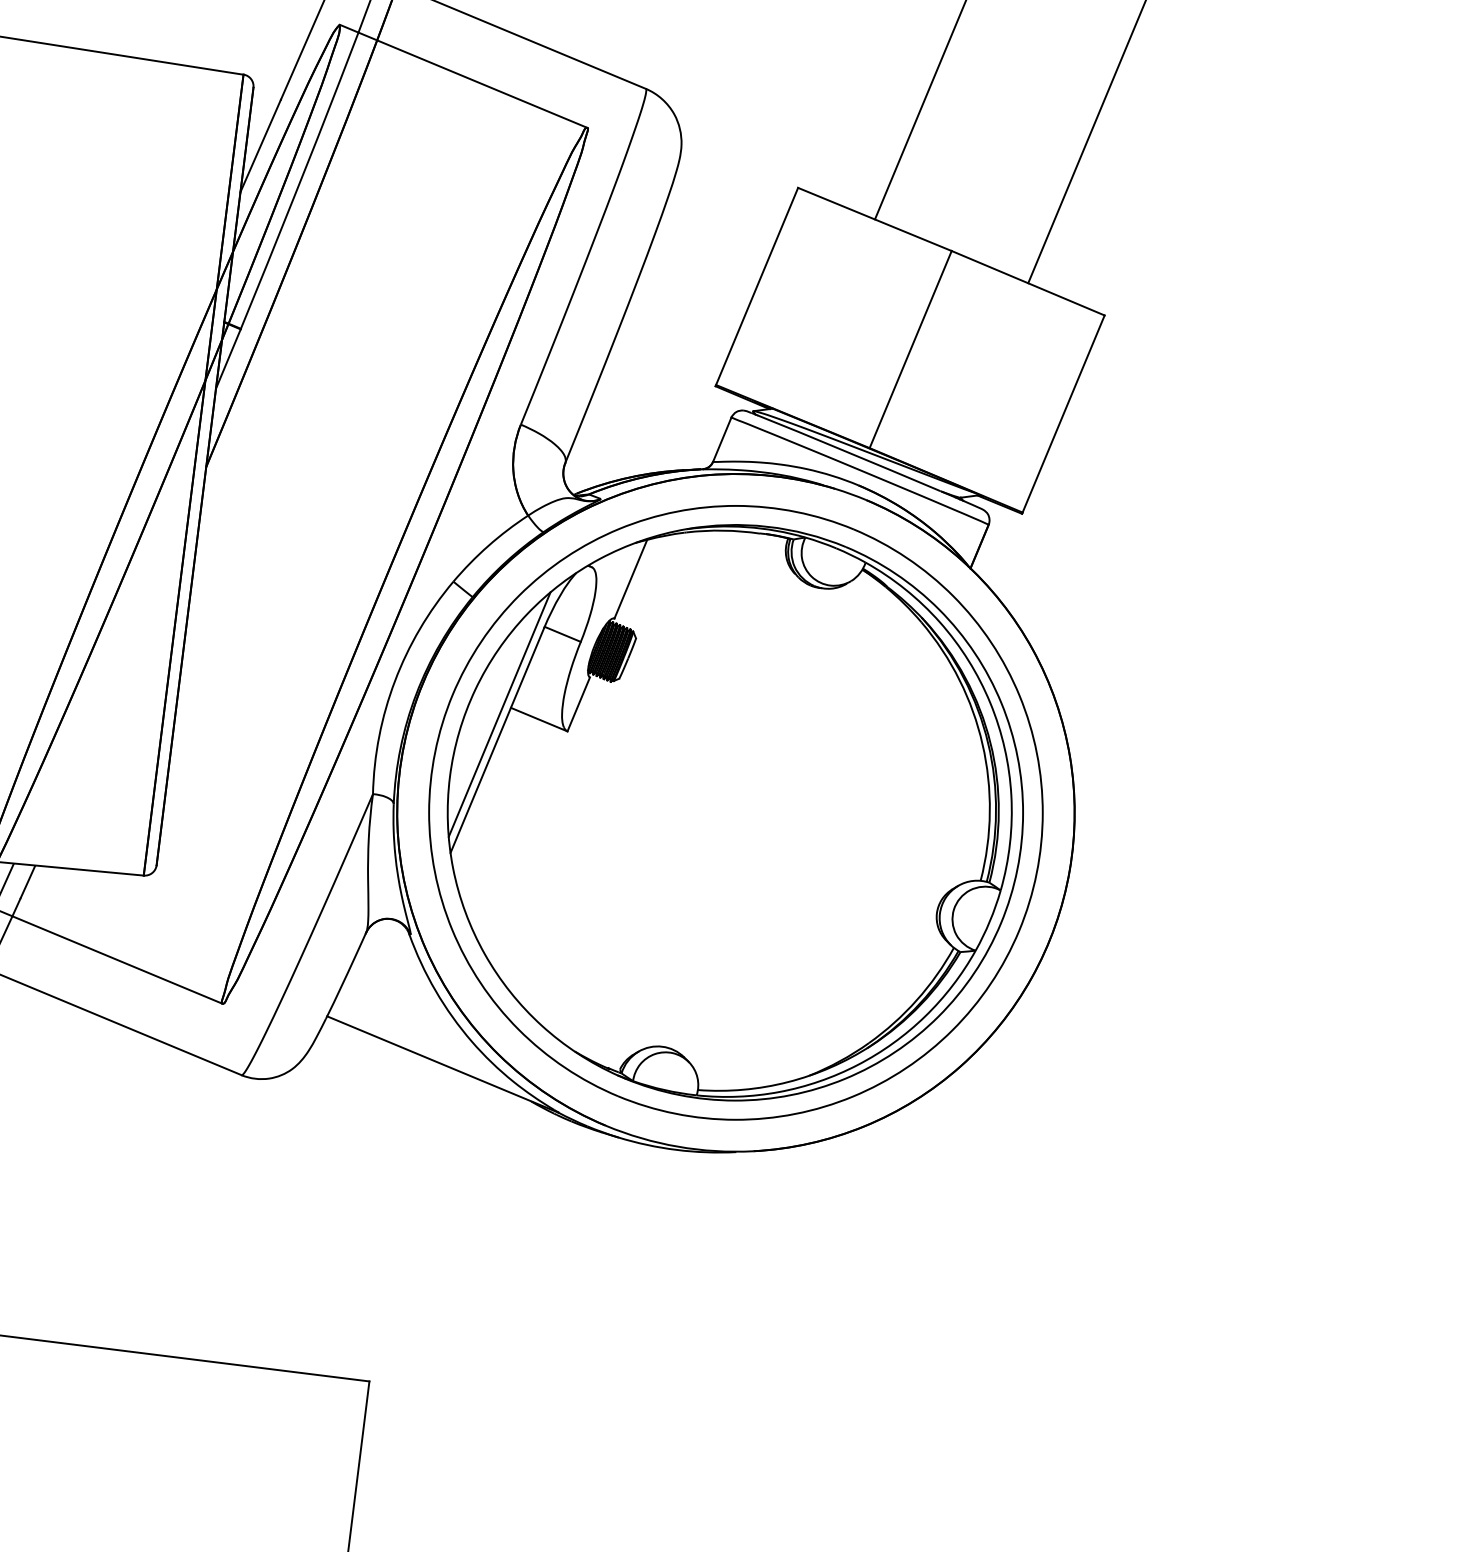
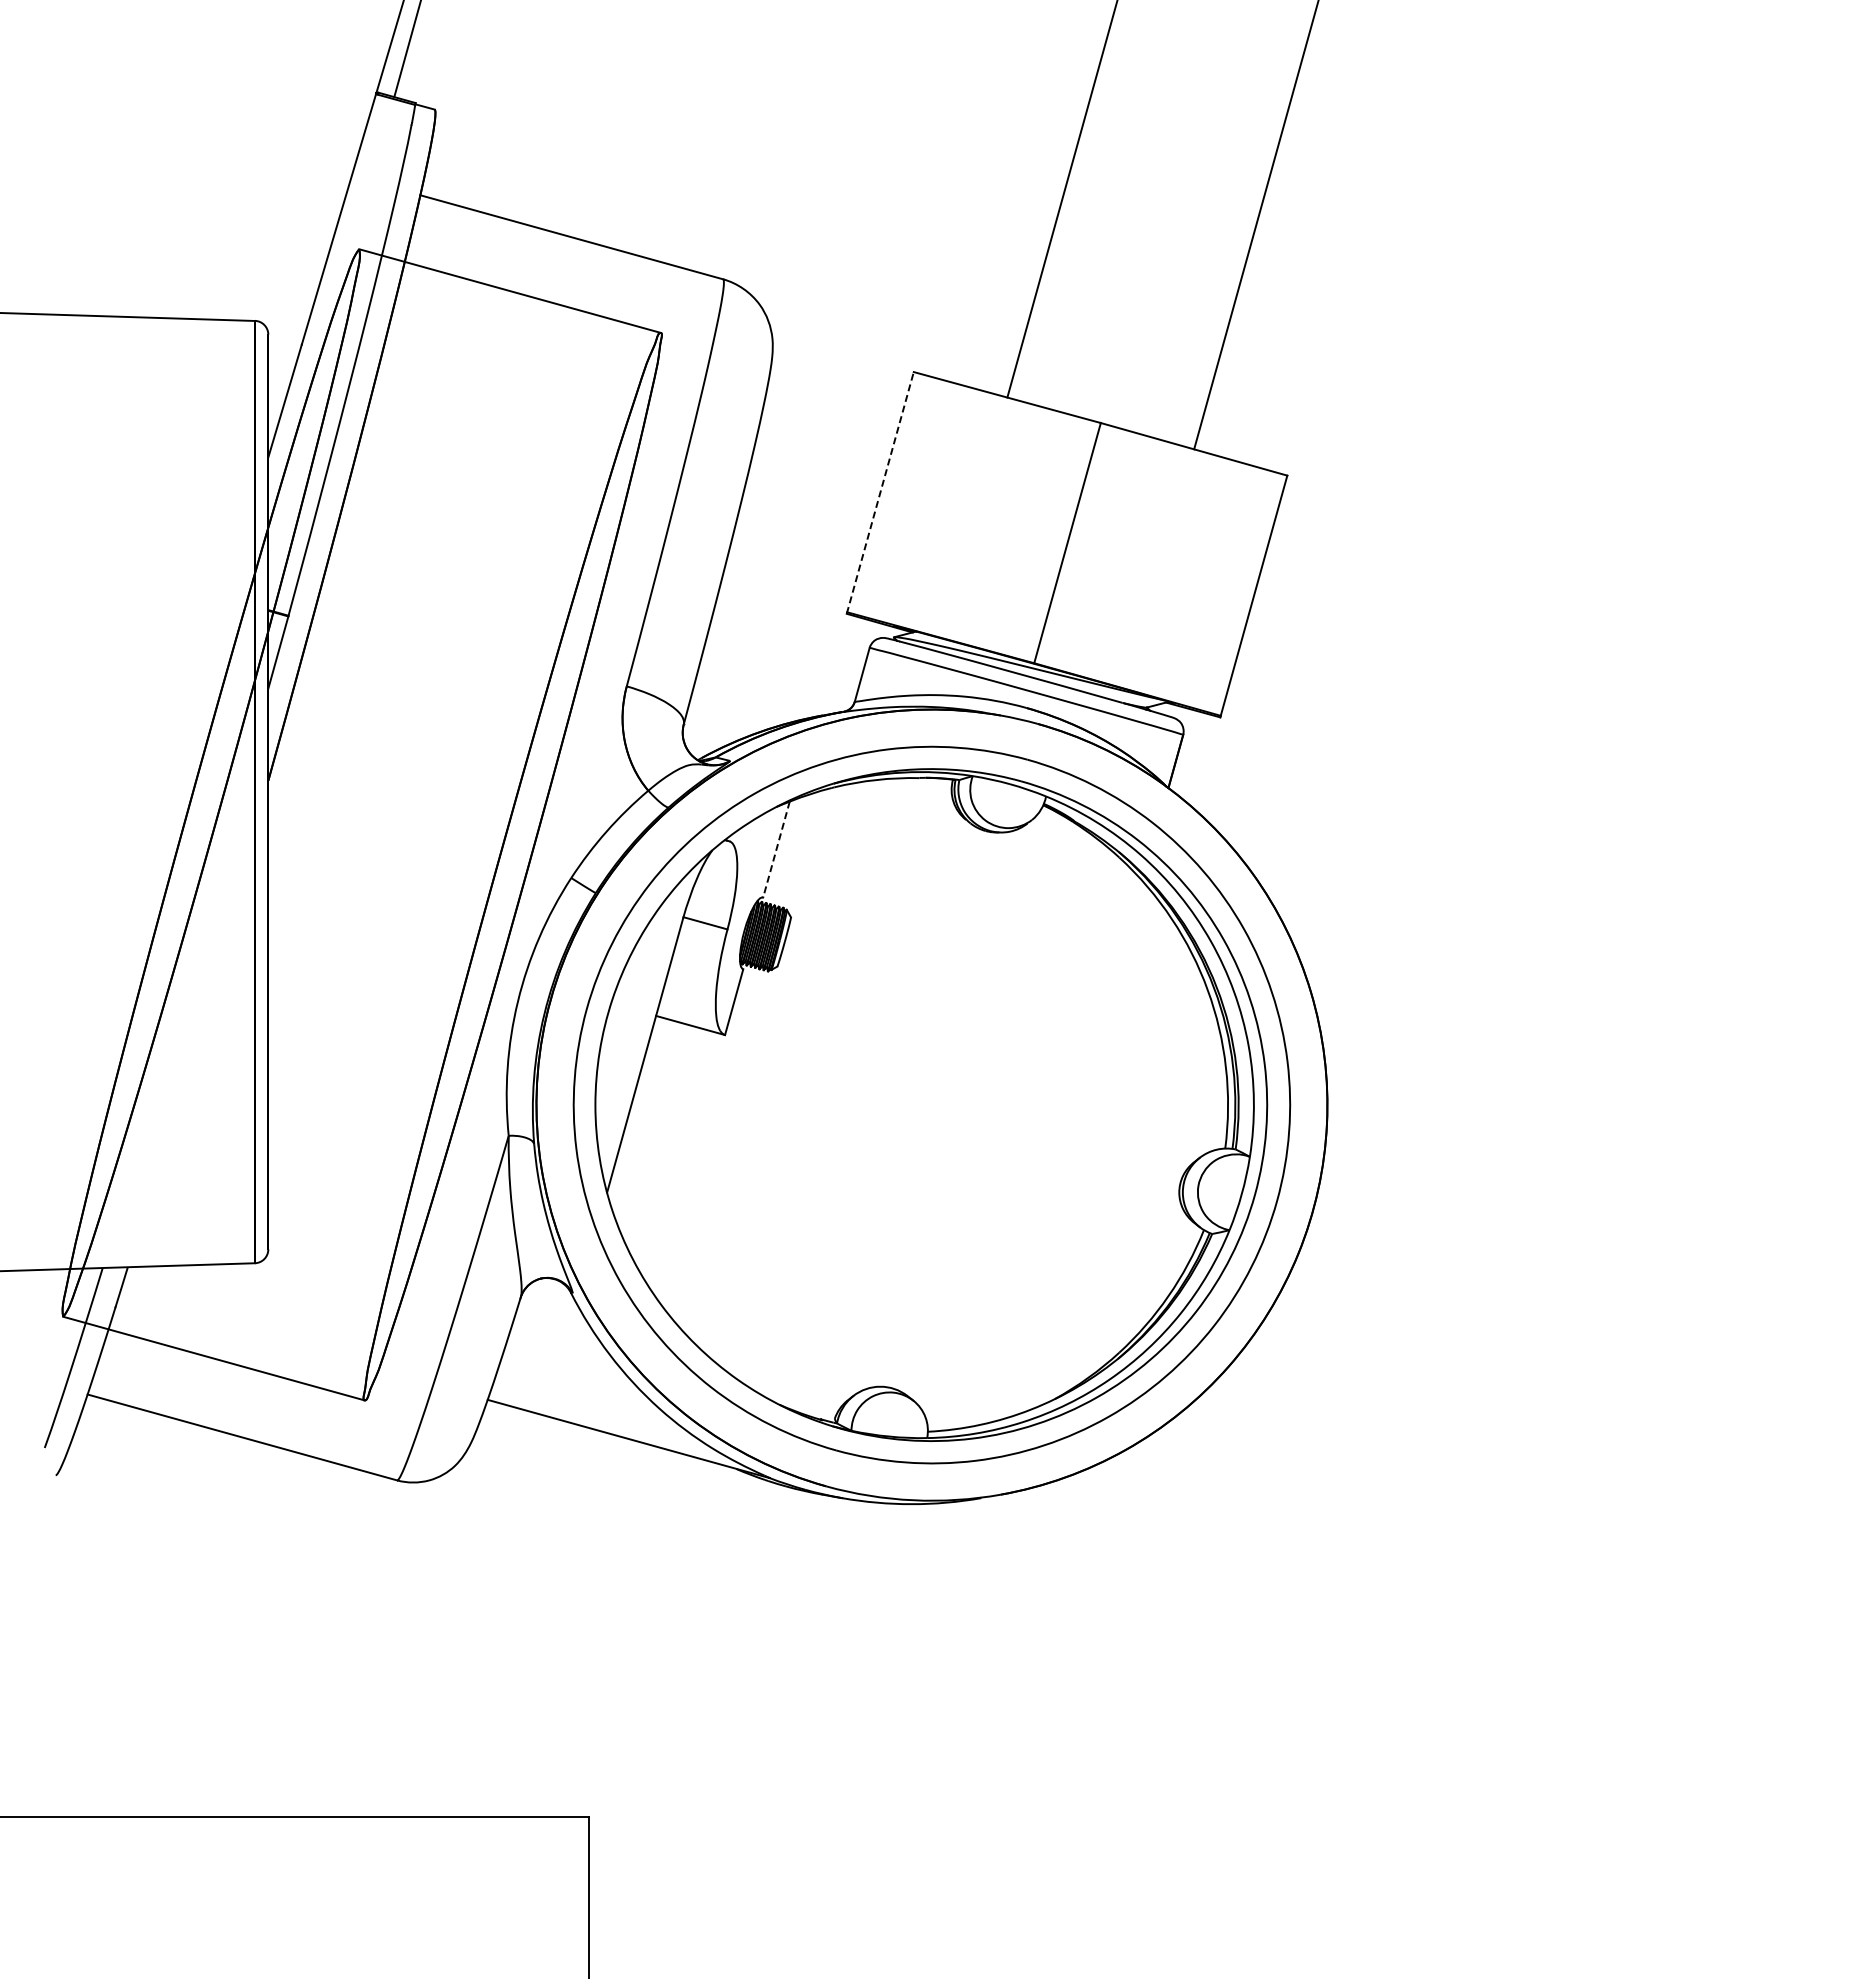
line: (757, 286) -> (880, 492), solid -> dashed
line: (630, 579) -> (776, 849), solid -> dashed
line: (499, 714) -> (643, 1025), removed

